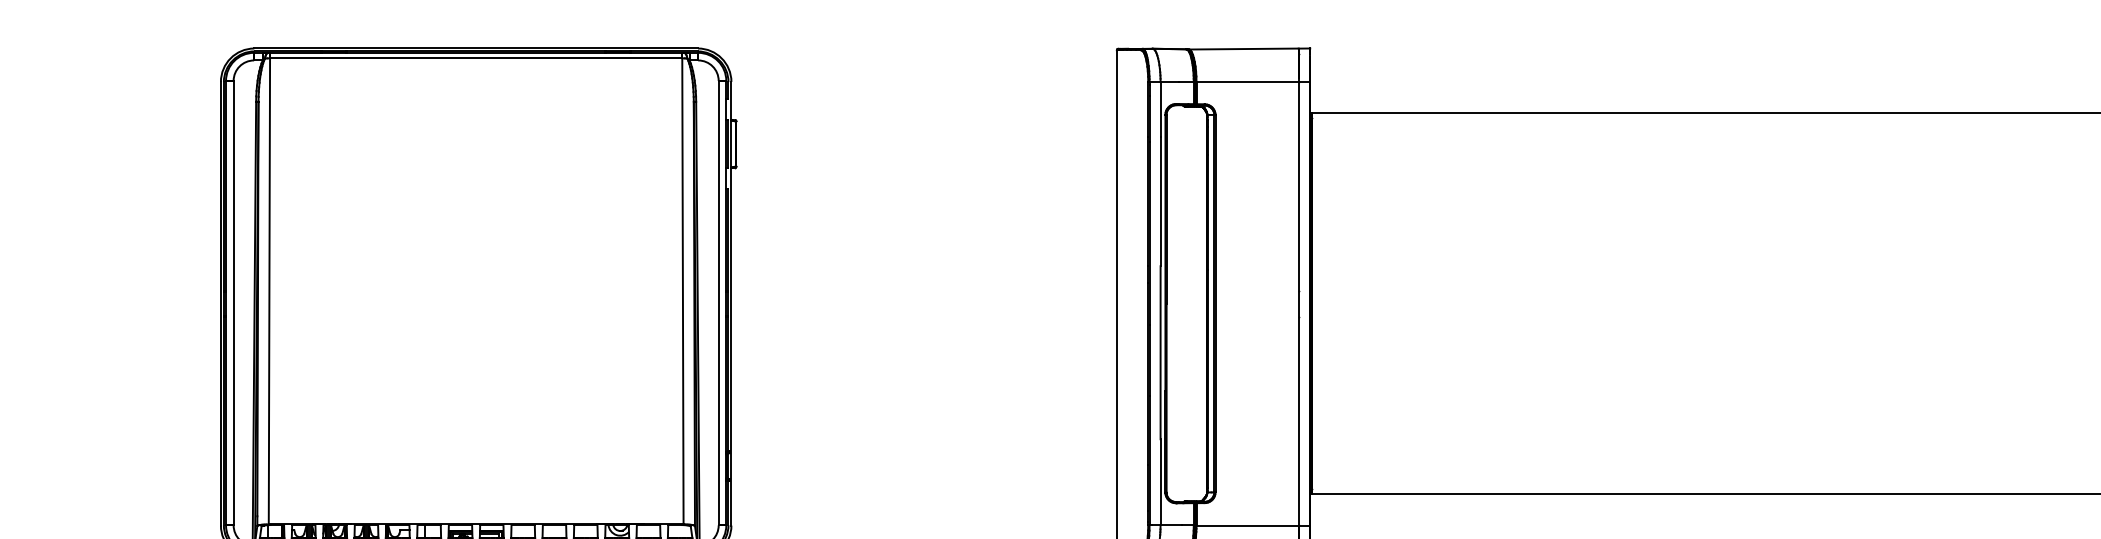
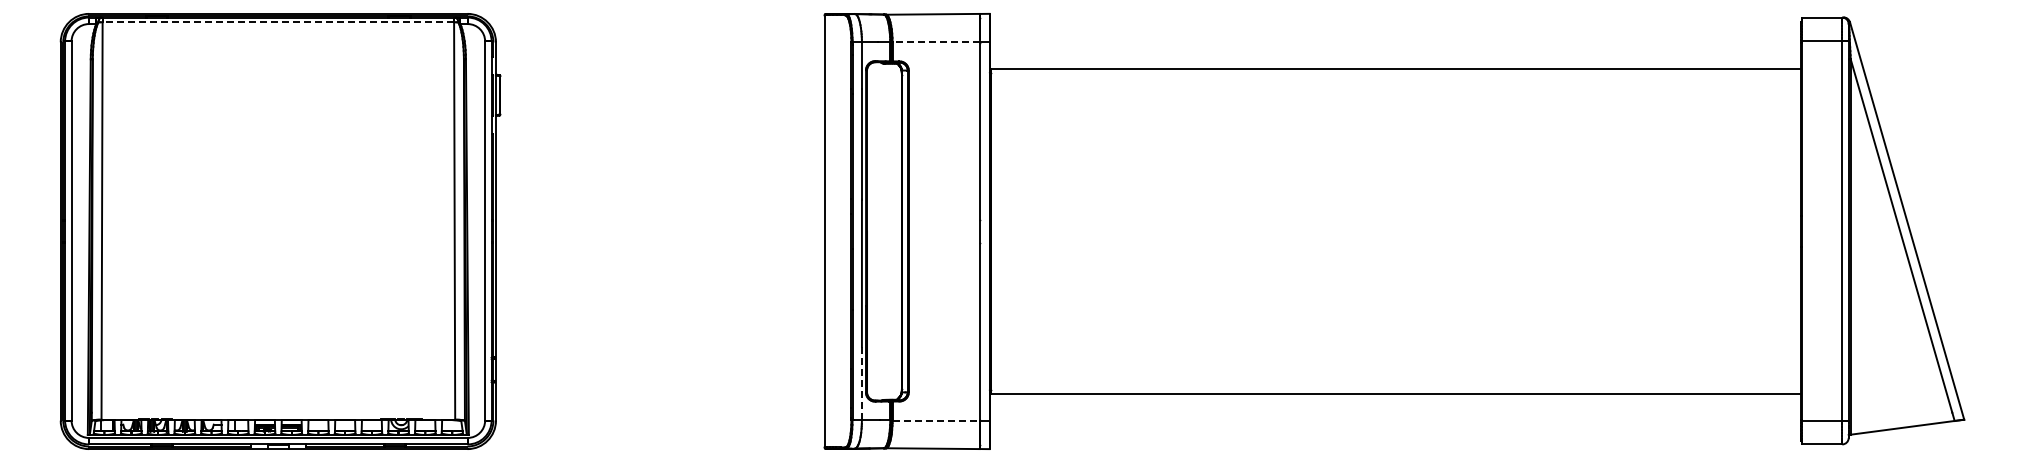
line: (476, 58) -> (278, 22), solid -> dashed
line: (1248, 82) -> (936, 42), solid -> dashed
line: (1160, 482) -> (861, 383), solid -> dashed
line: (1248, 525) -> (936, 420), solid -> dashed

